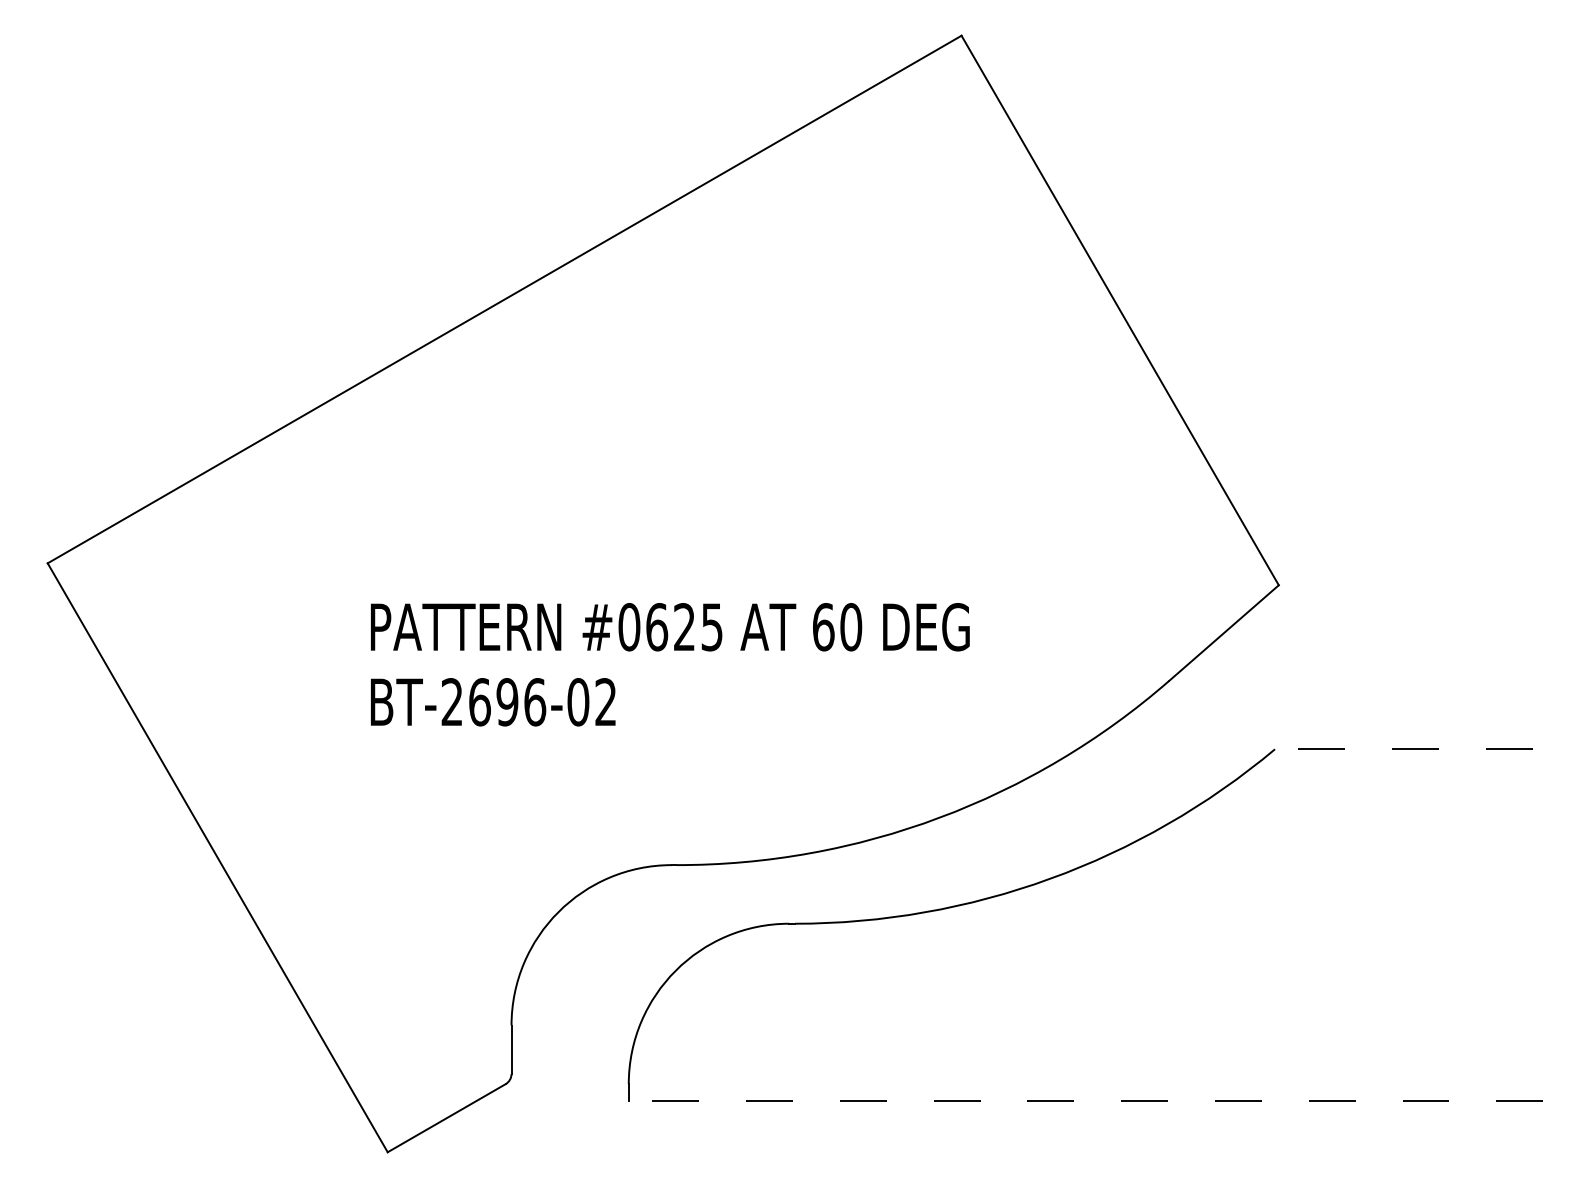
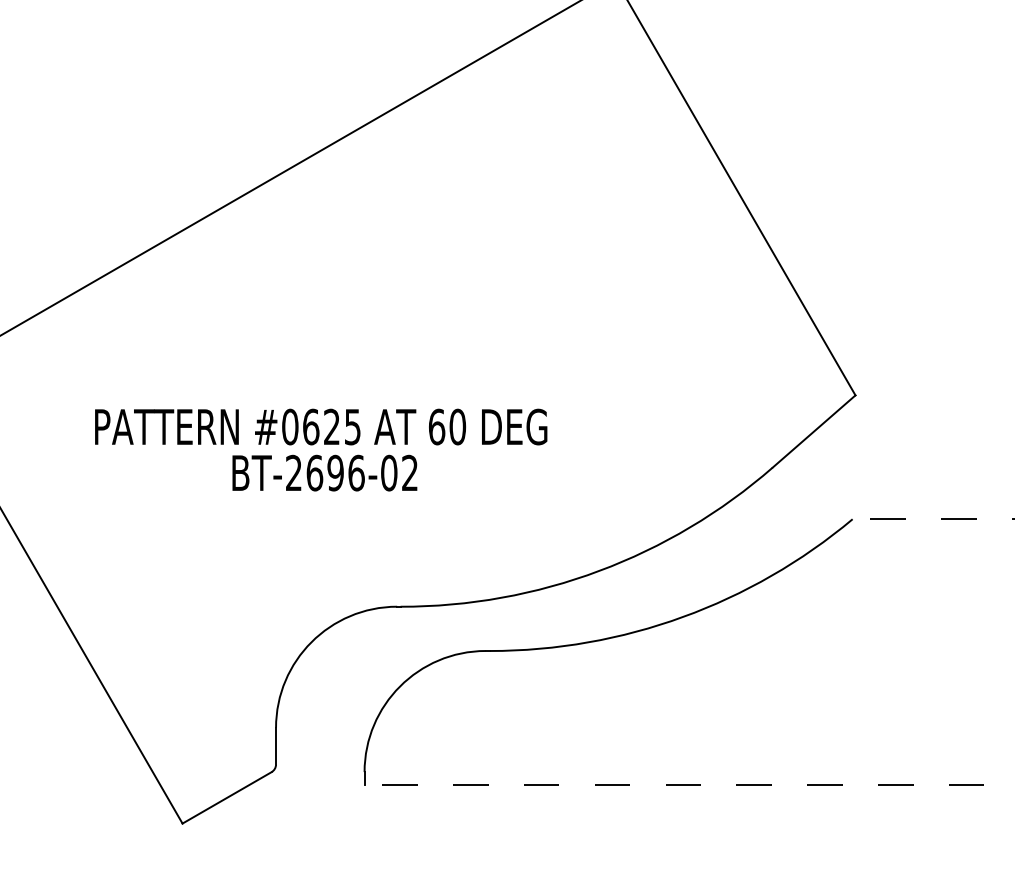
text: (670, 627) -> (321, 427), moved
text: (493, 702) -> (325, 473), moved

